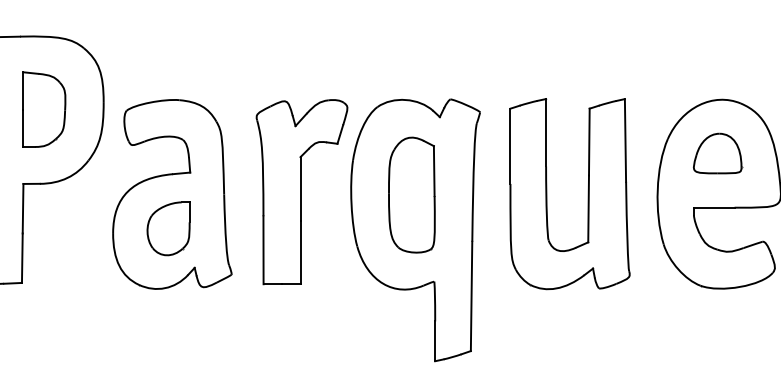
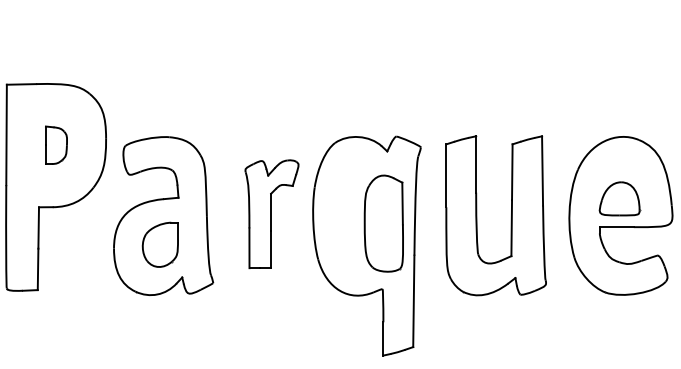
part: (44, 110) -> (56, 145), size x0.6
part: (717, 153) -> (619, 198), moved
part: (301, 192) -> (271, 214), size x0.7
part: (411, 194) -> (383, 223), moved

